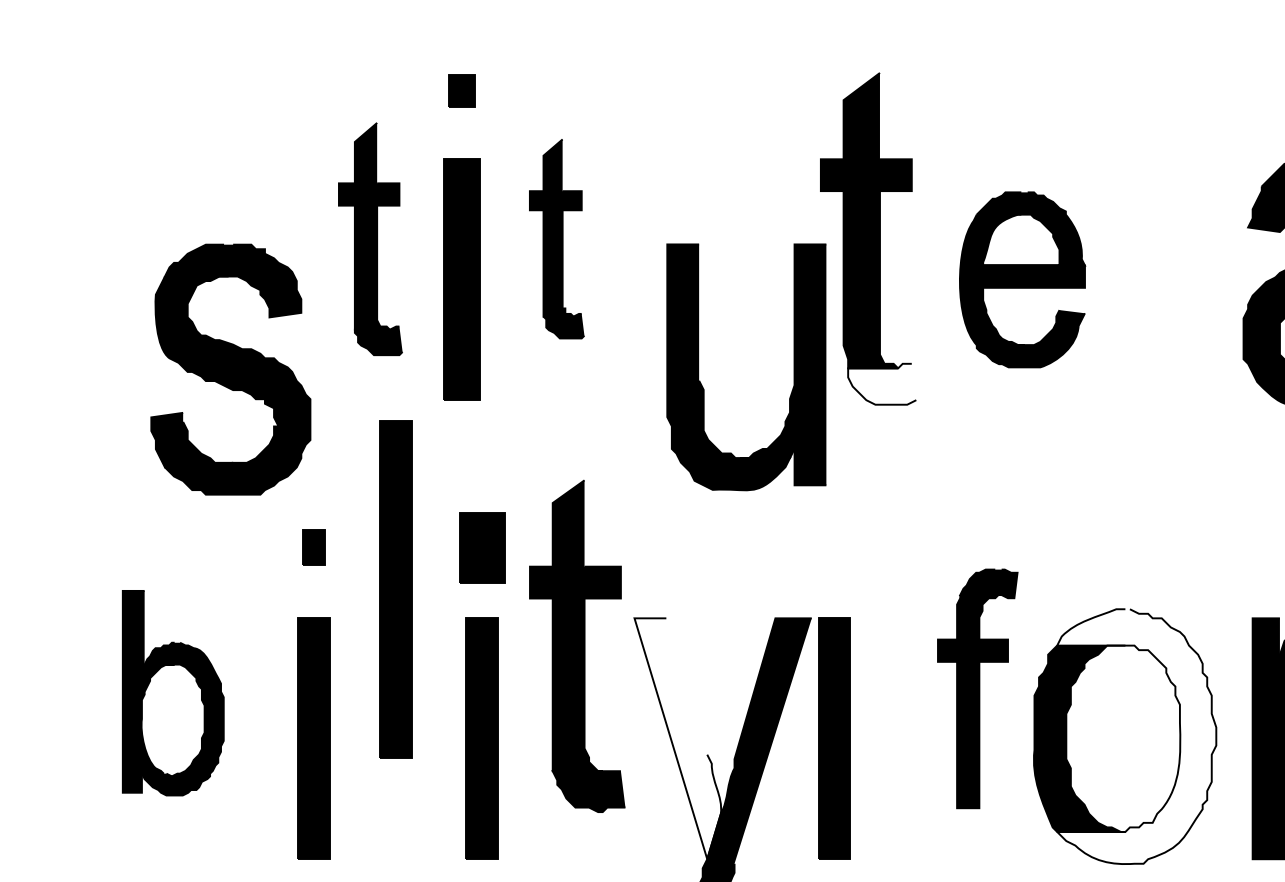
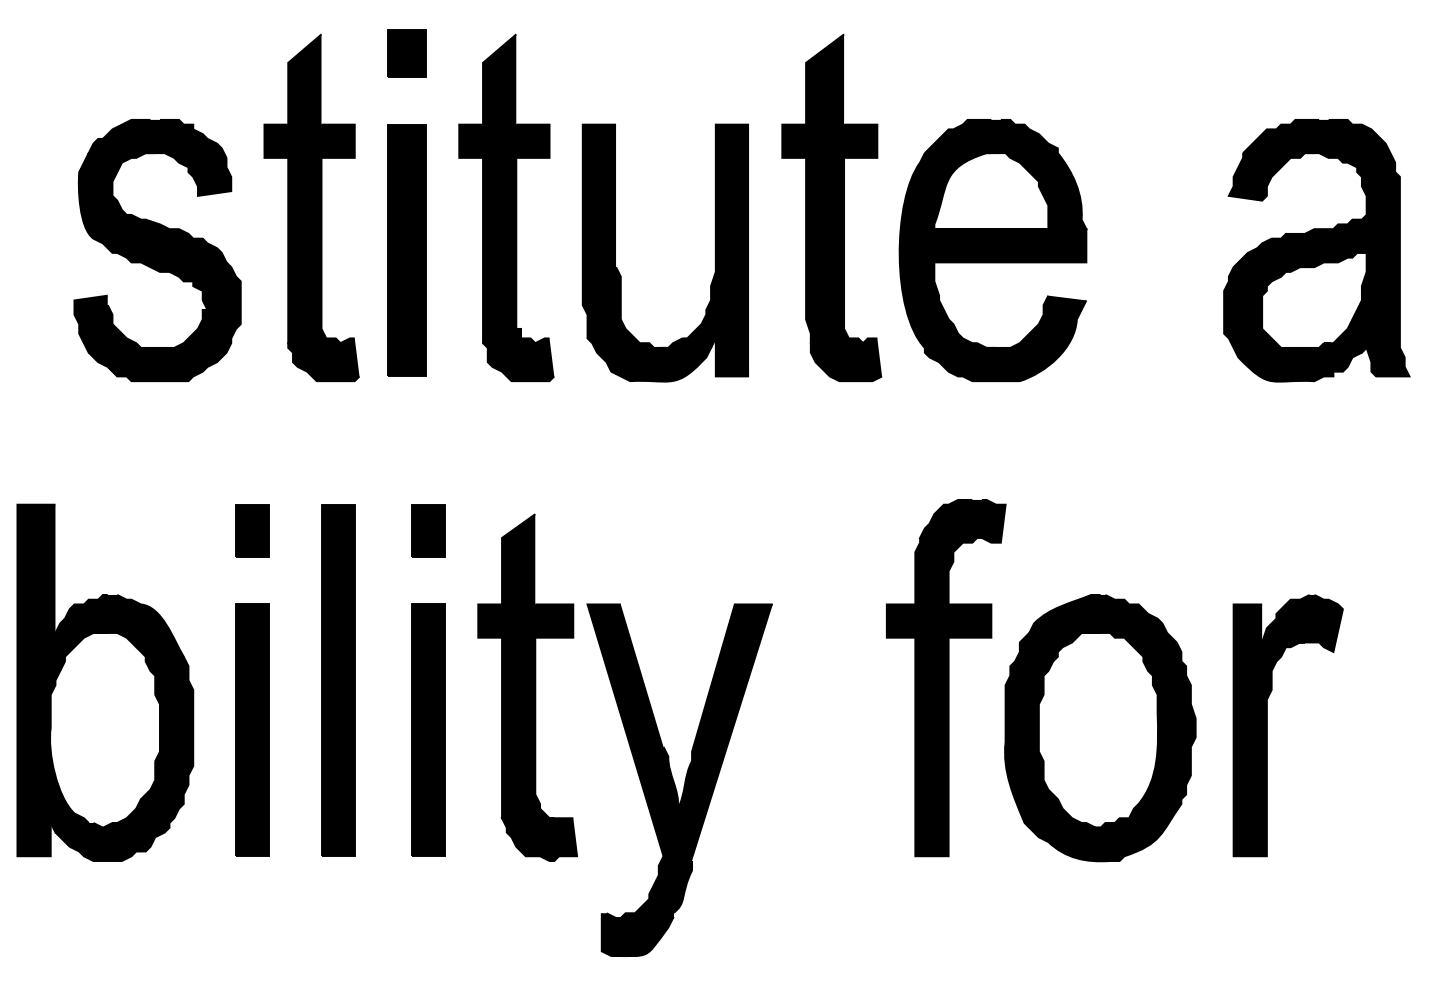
part: (461, 91) -> (406, 53), size x1.43
part: (557, 238) -> (506, 207), size x1.67
part: (370, 239) -> (311, 208), size x1.43
part: (1021, 279) -> (992, 250), size x1.43
part: (230, 369) -> (157, 250), moved
fill: (882, 383) -> (846, 359), added
part: (703, 386) -> (620, 273), moved
part: (314, 547) -> (252, 530), size x1.43
part: (482, 547) -> (428, 530), size x0.71
part: (396, 589) -> (338, 680), moved
part: (577, 646) -> (527, 687), moved
part: (977, 689) -> (946, 678), size x1.43
part: (173, 693) -> (105, 682), size x1.67
fill: (1136, 736) -> (1112, 727), added
part: (834, 737) -> (796, 729), removed
fill: (677, 738) -> (632, 730), added

